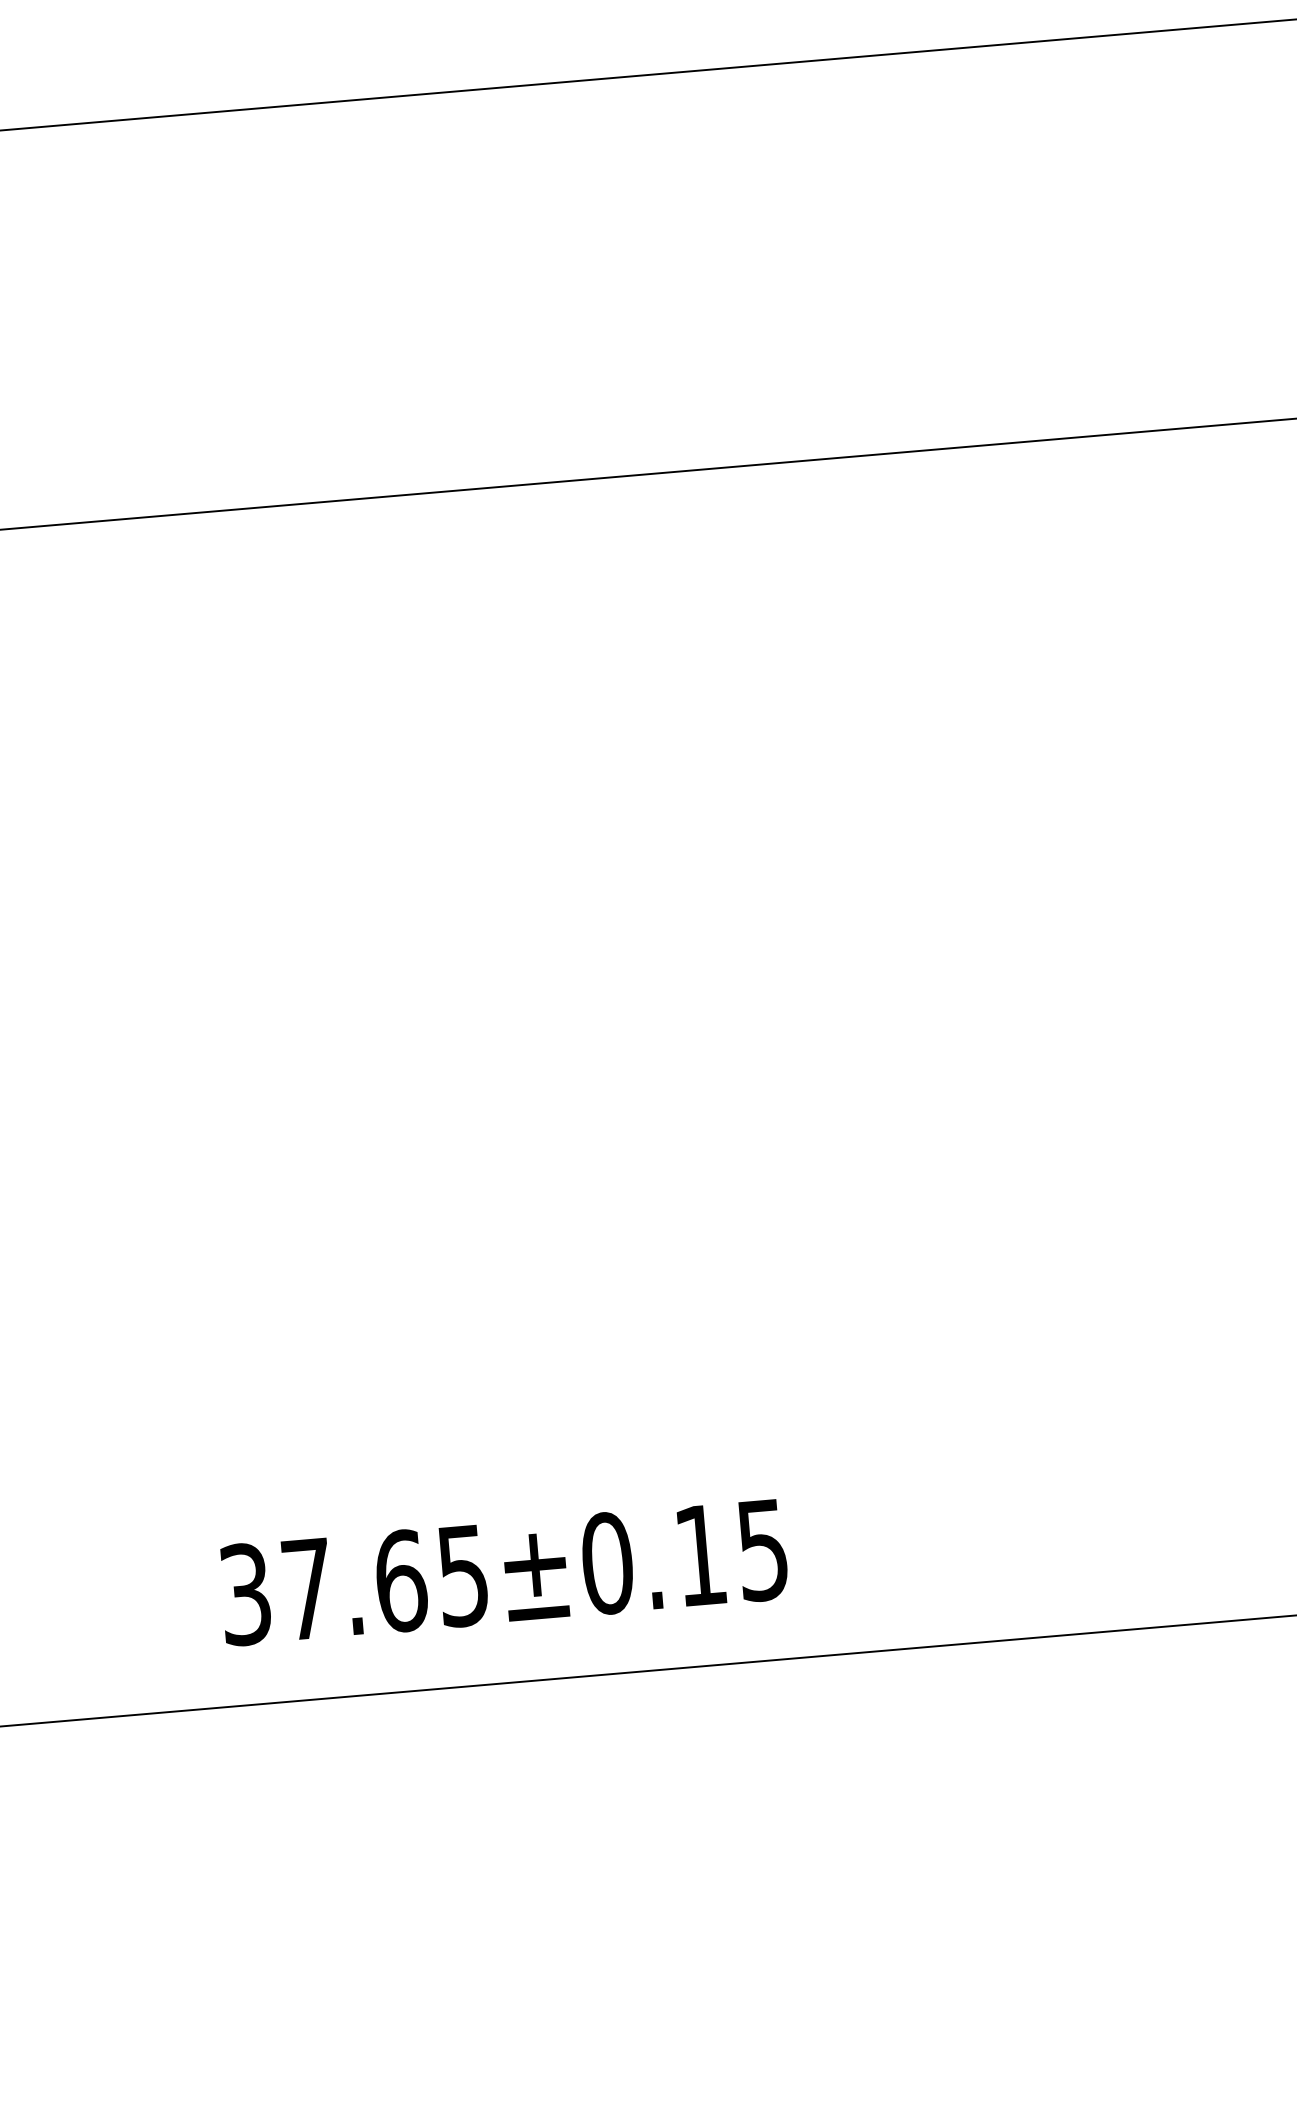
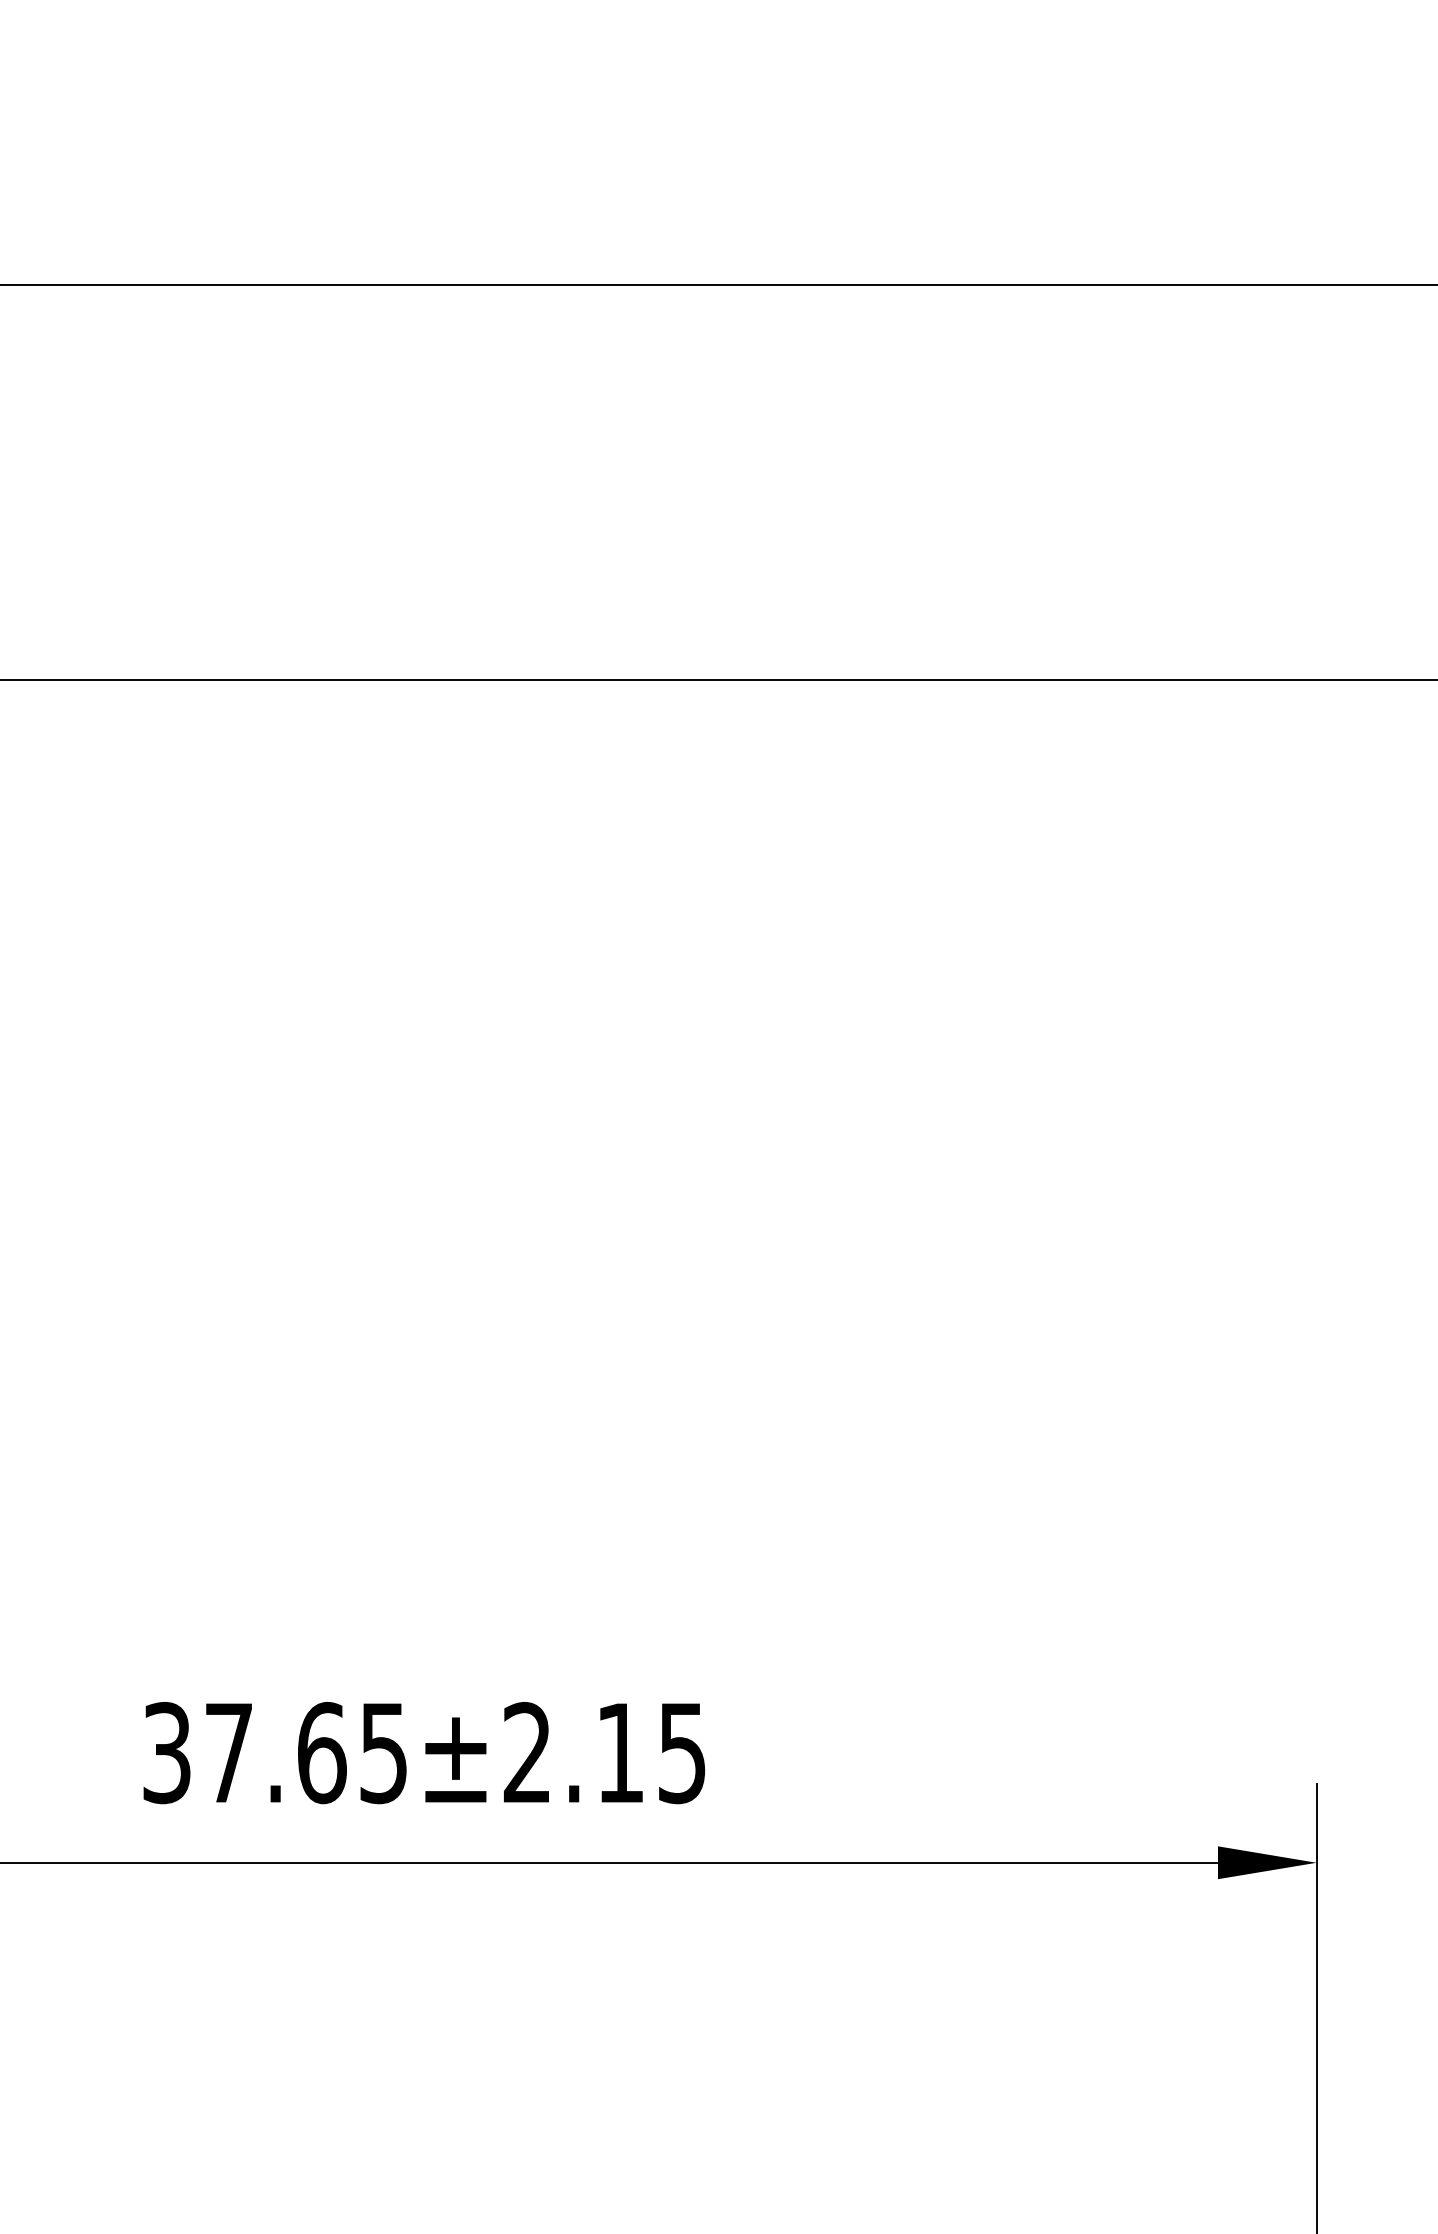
text: (607, 1562) -> (527, 1752), 37.65±0.15 -> 37.65±2.15

